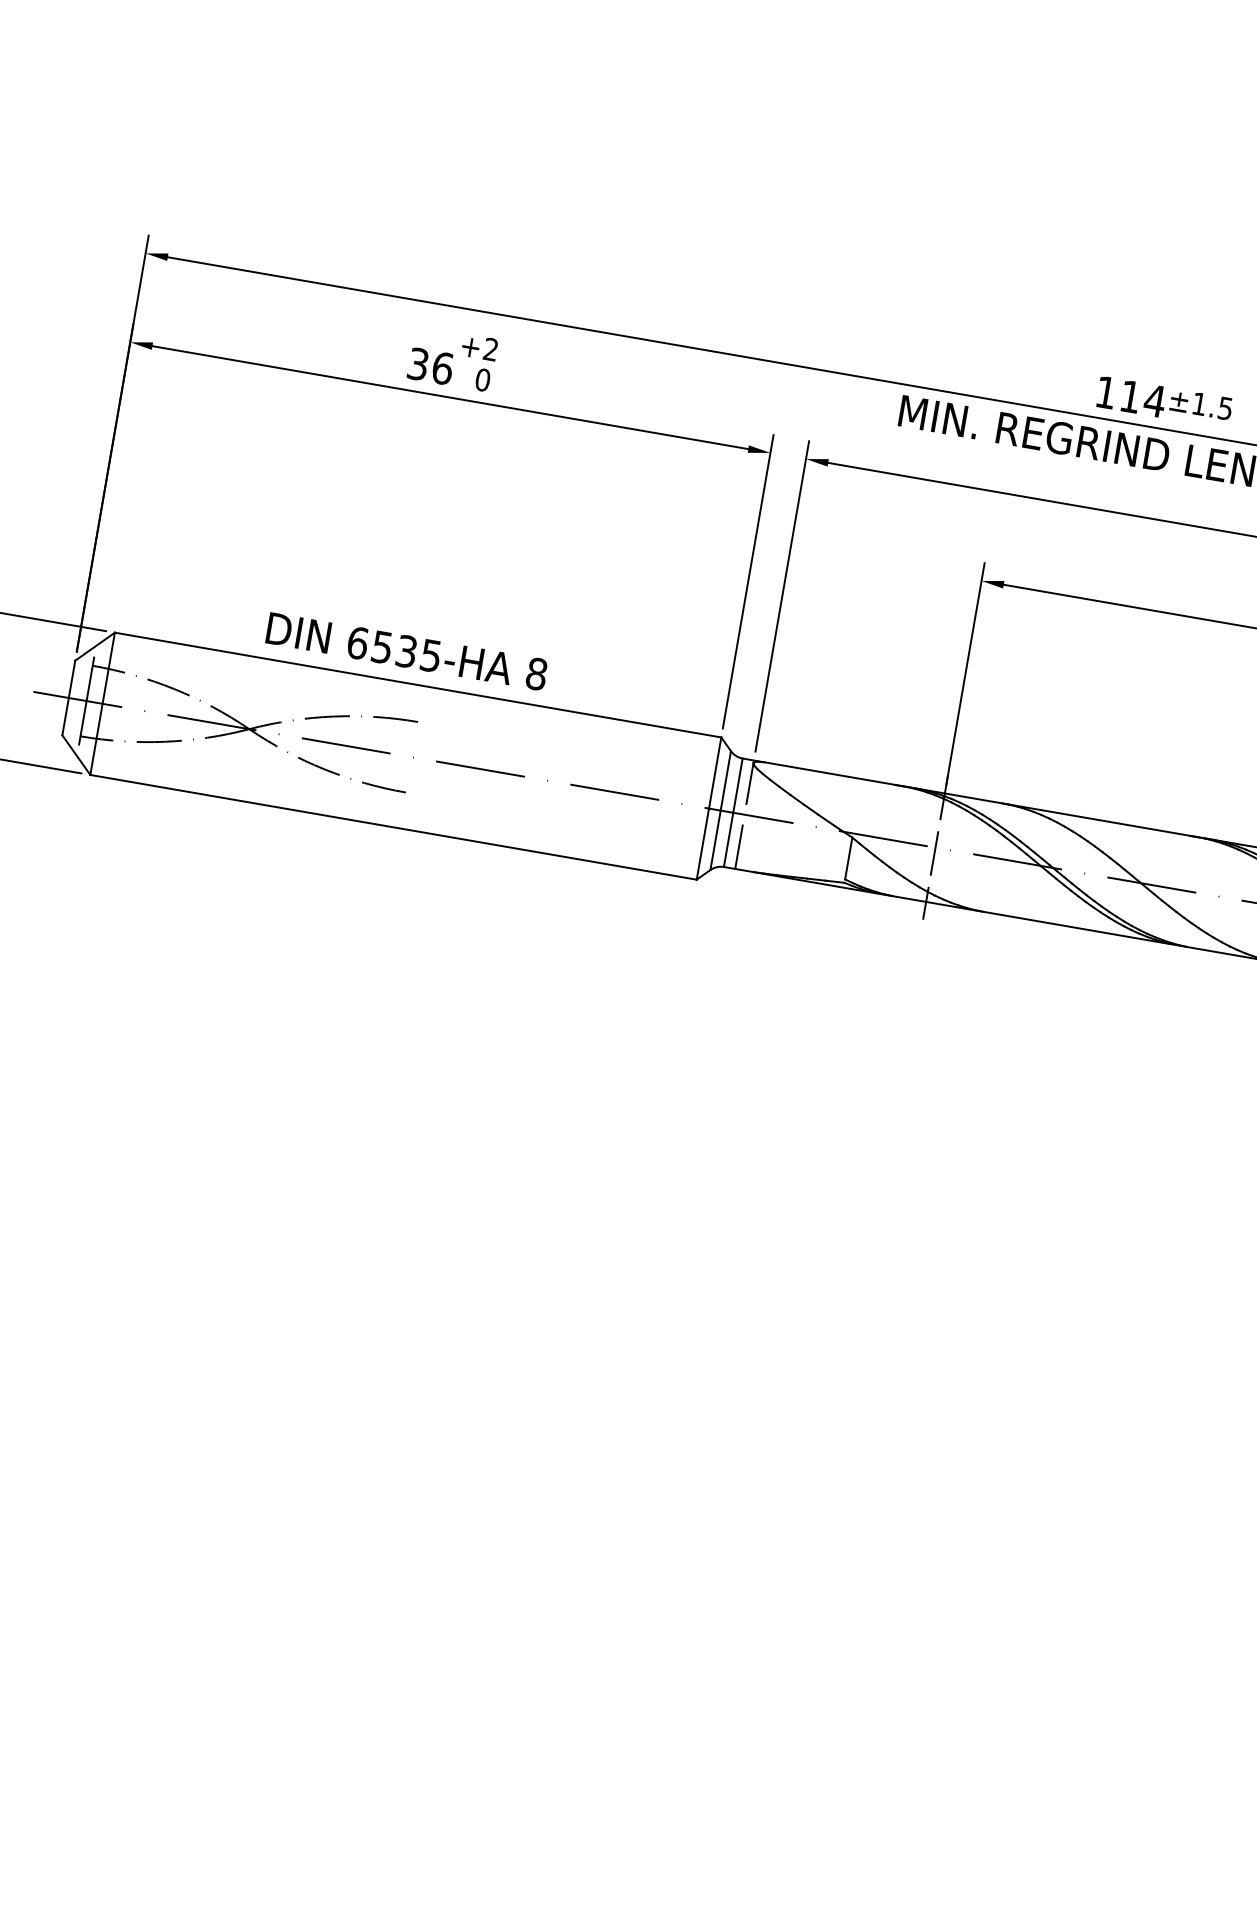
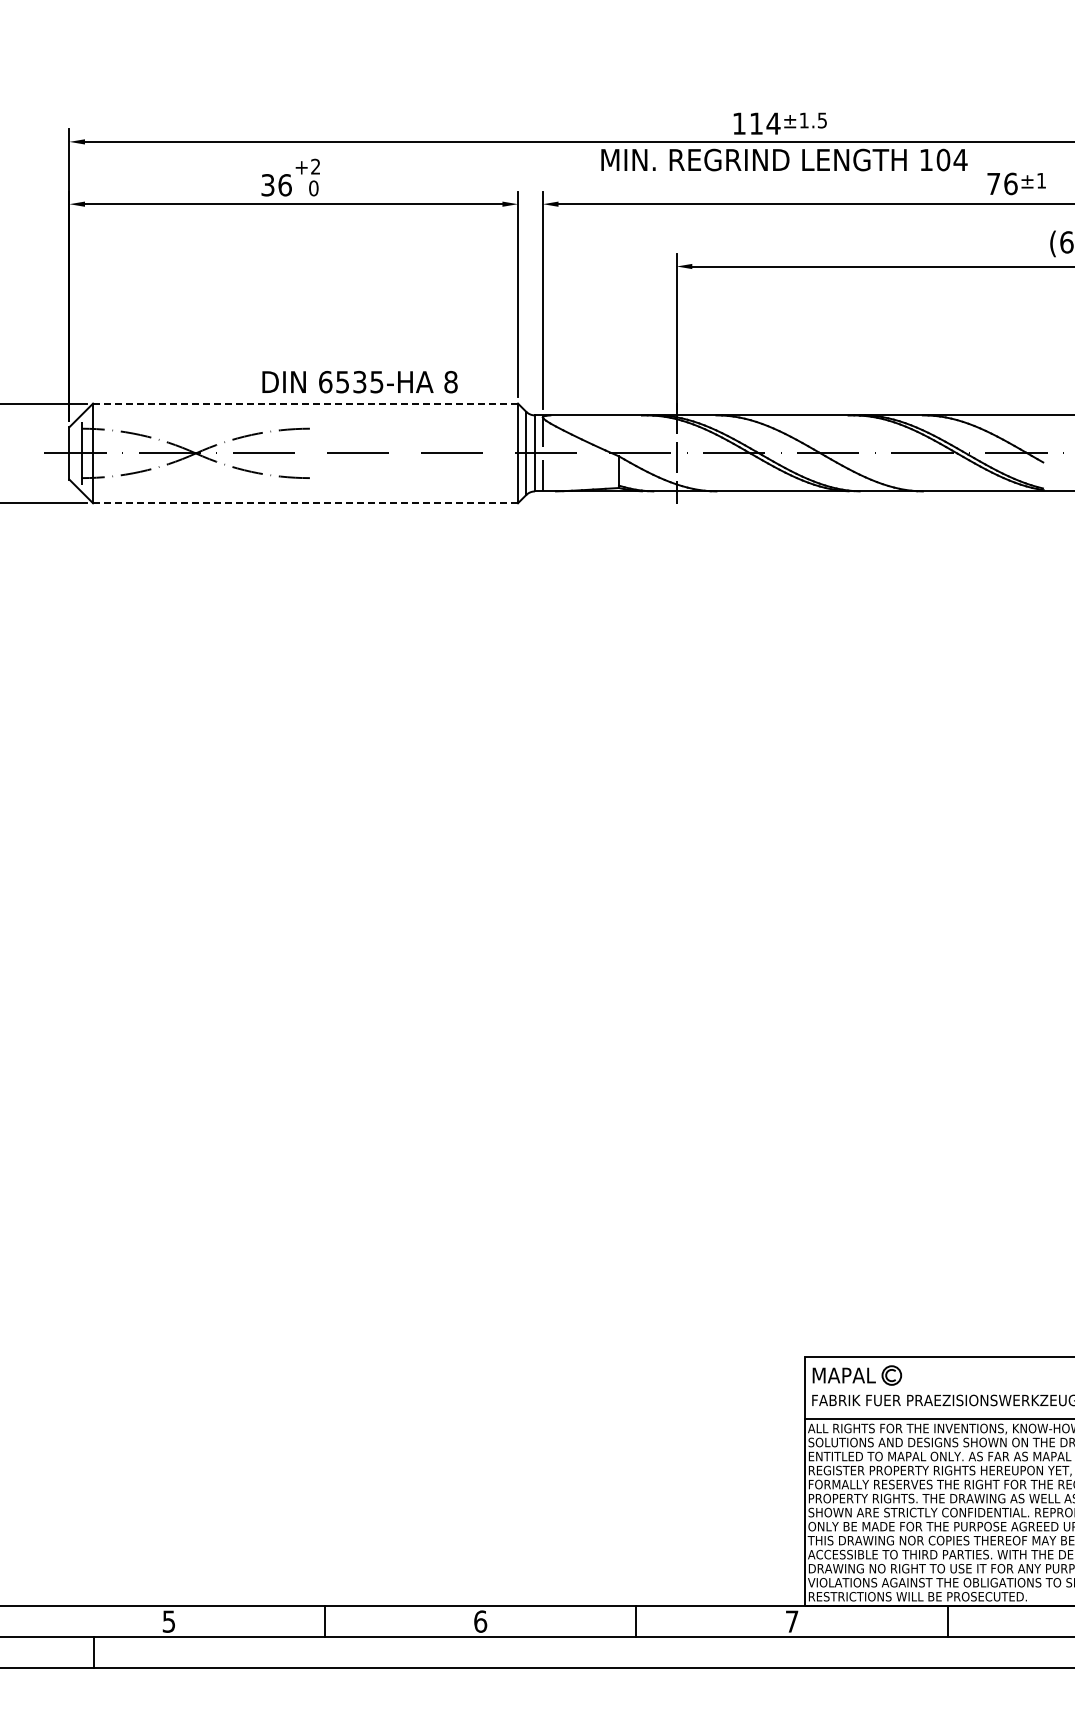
text: (406, 652) -> (359, 382), moved
line: (419, 685) -> (306, 403), solid -> dashed
line: (394, 827) -> (306, 503), solid -> dashed

